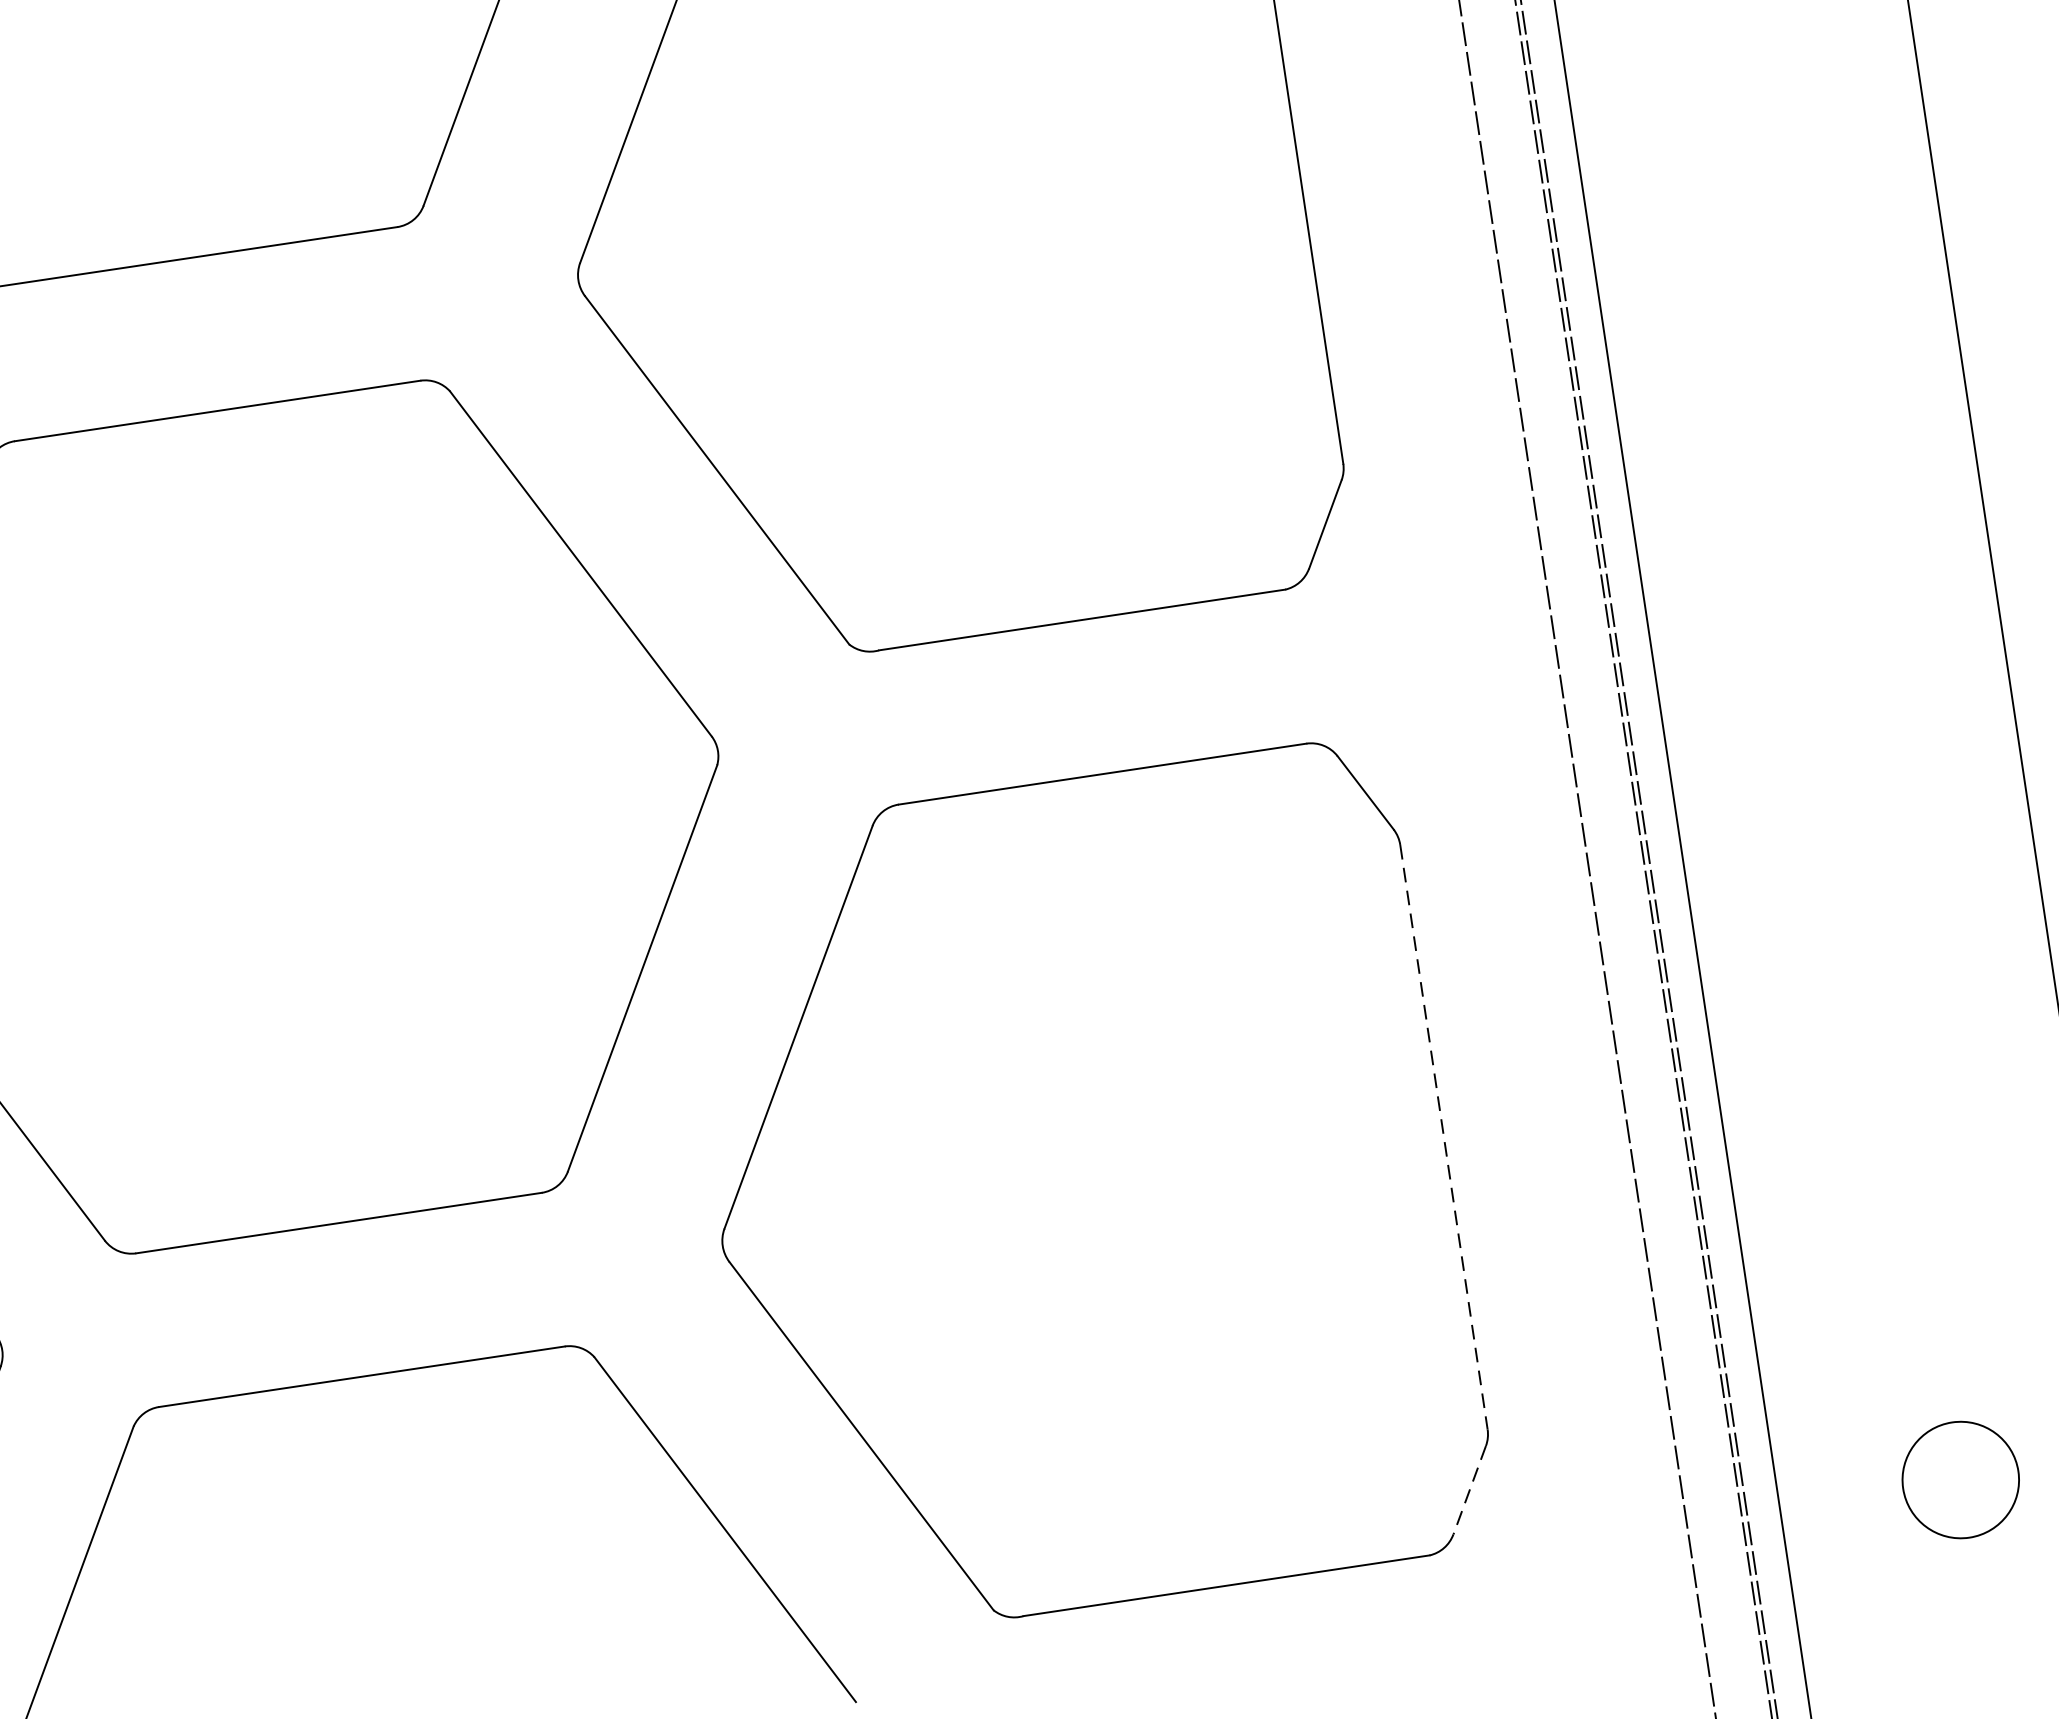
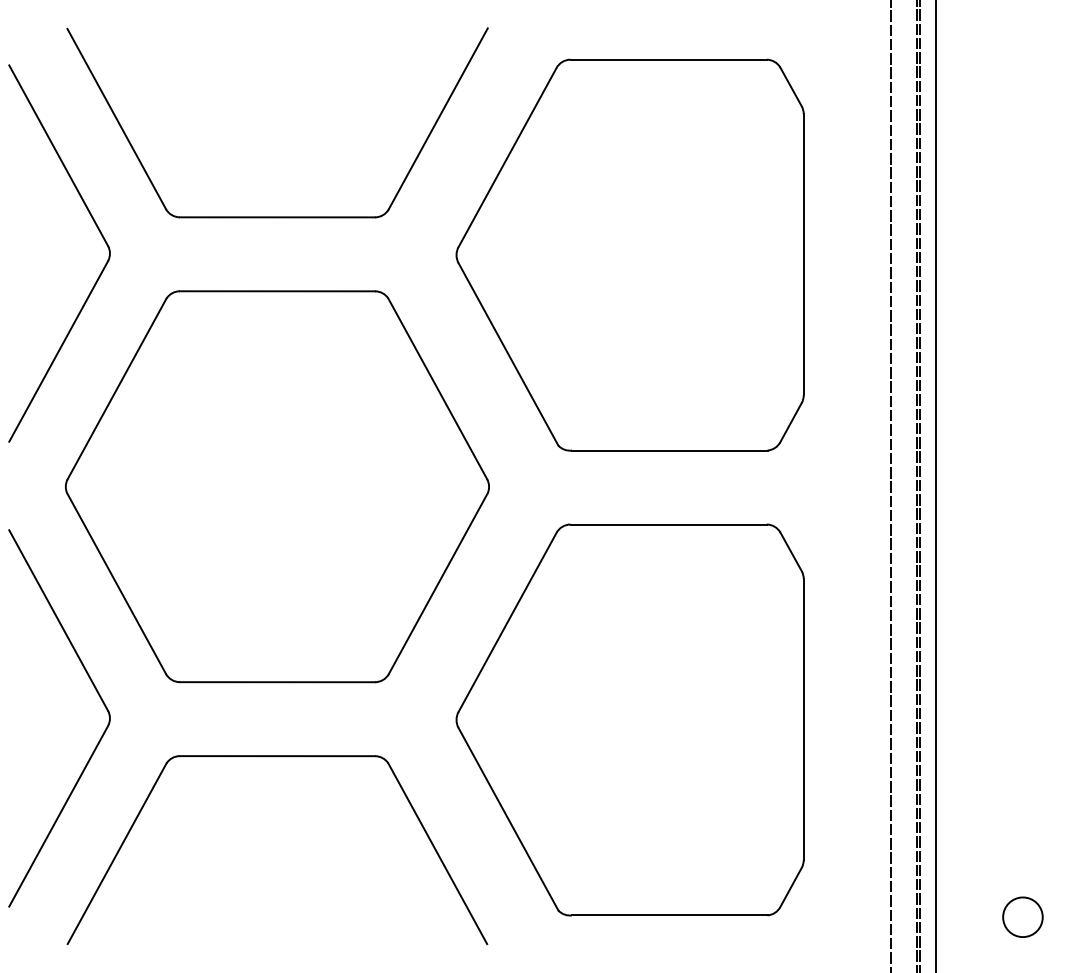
line: (1443, 1137) -> (803, 719), dashed -> solid
circle: (1959, 1480) -> (1022, 917), size x0.71
line: (1468, 1490) -> (790, 887), dashed -> solid

